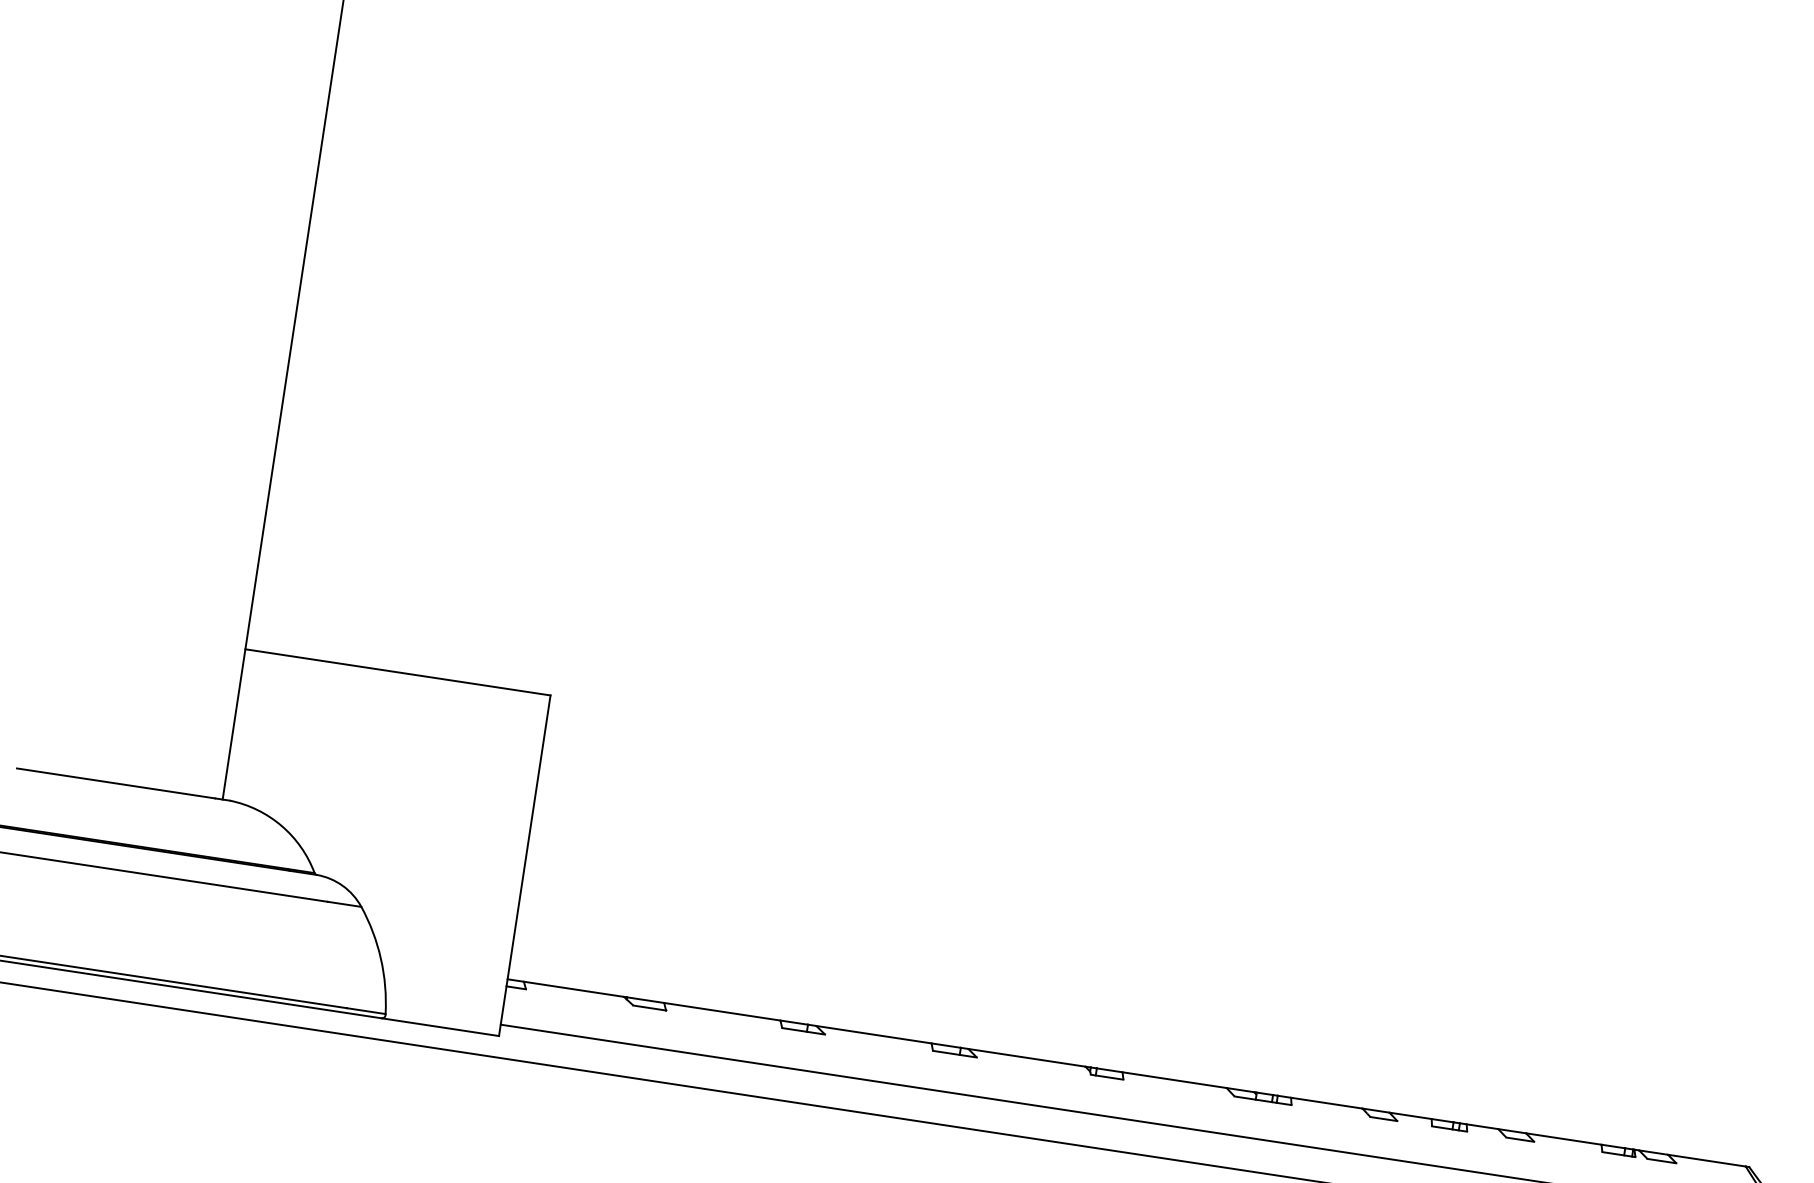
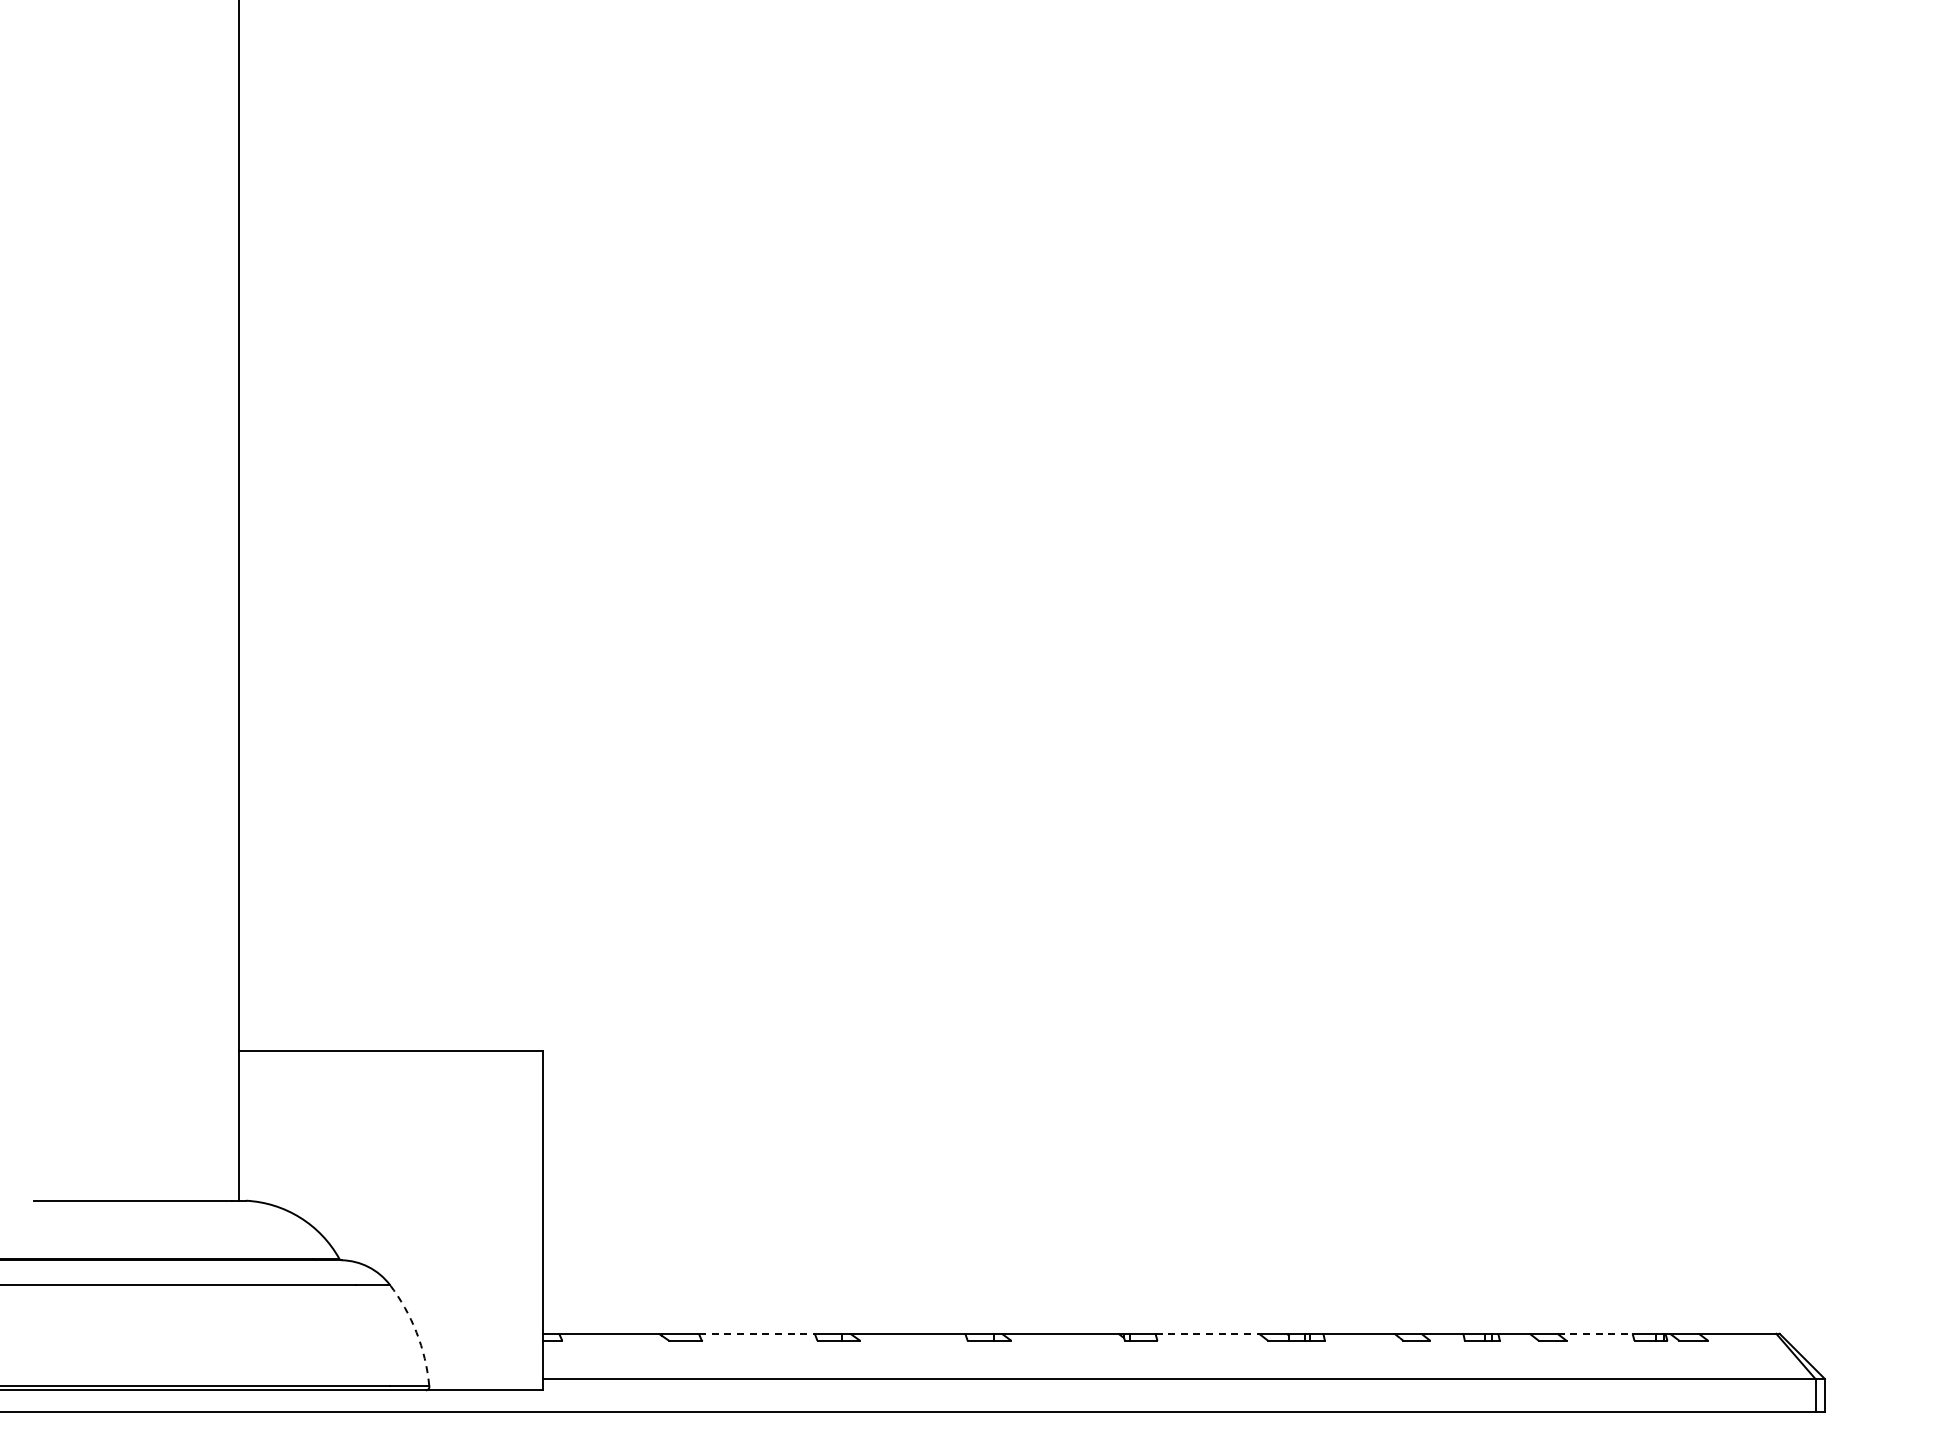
arc: (380, 958) -> (416, 1332), solid -> dashed
line: (722, 1011) -> (756, 1333), solid -> dashed
line: (1174, 1079) -> (1207, 1333), solid -> dashed
line: (1564, 1138) -> (1595, 1333), solid -> dashed

